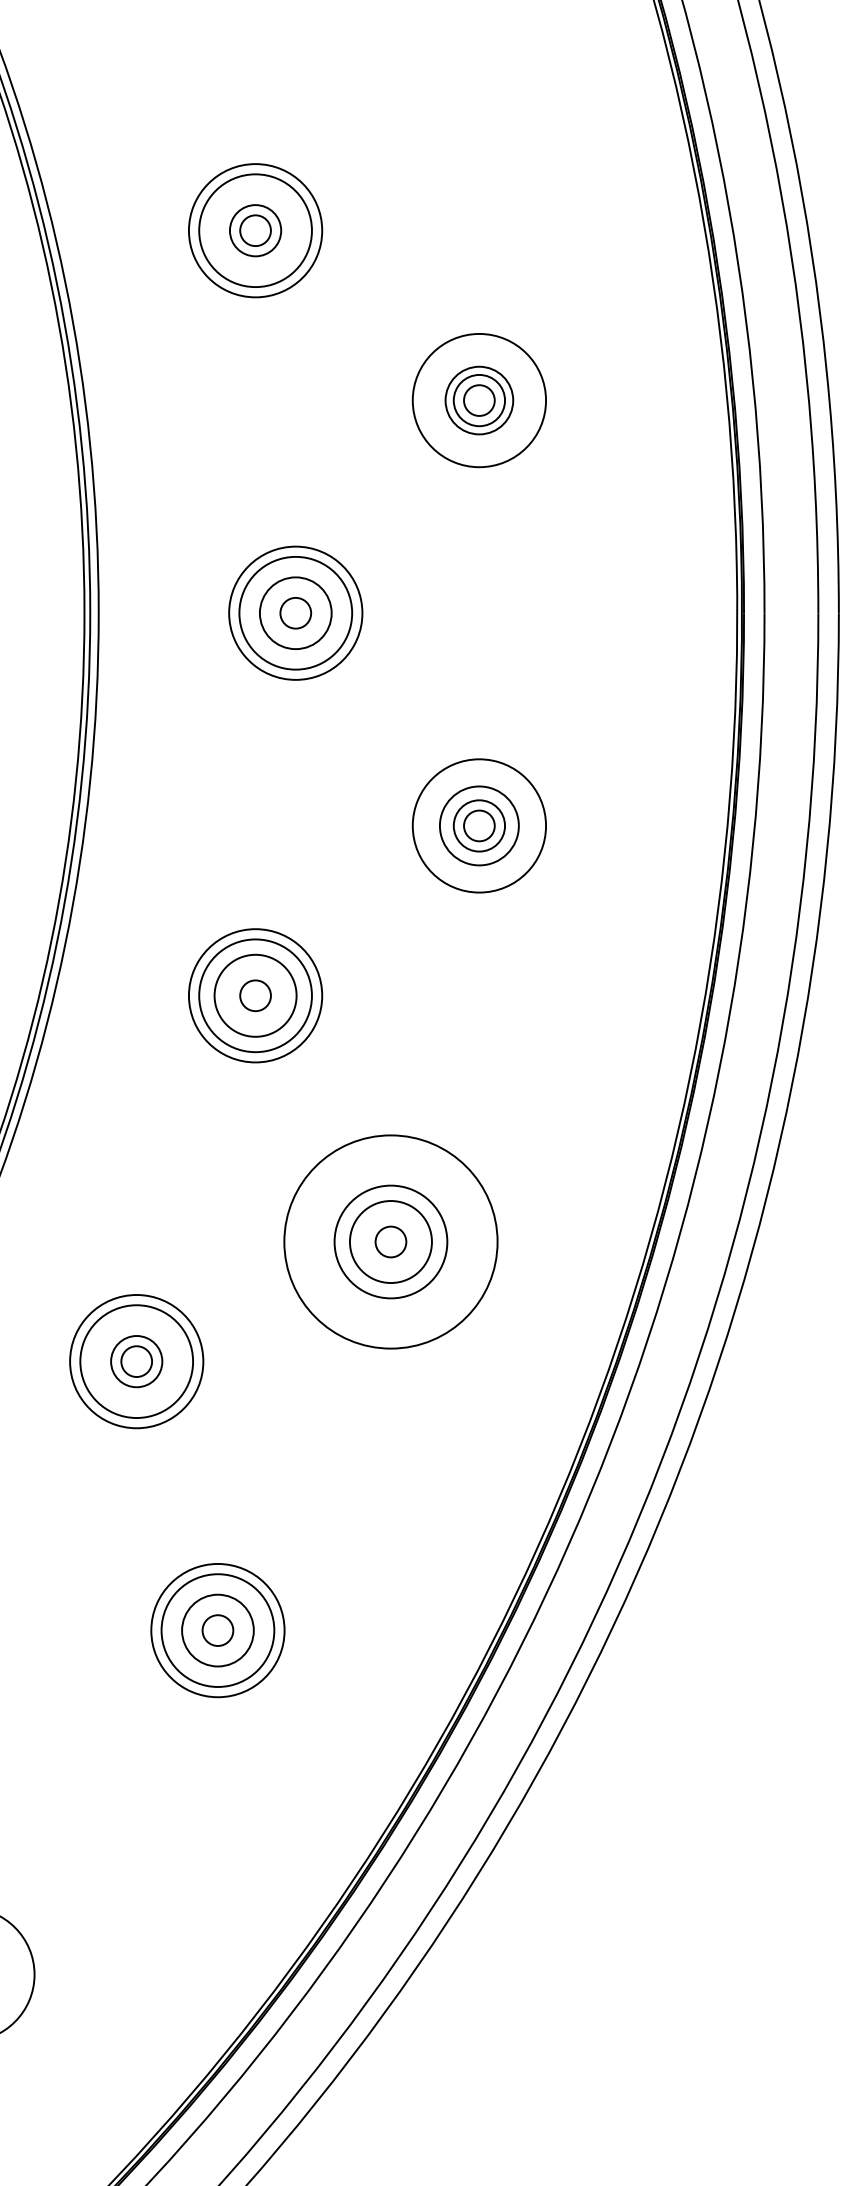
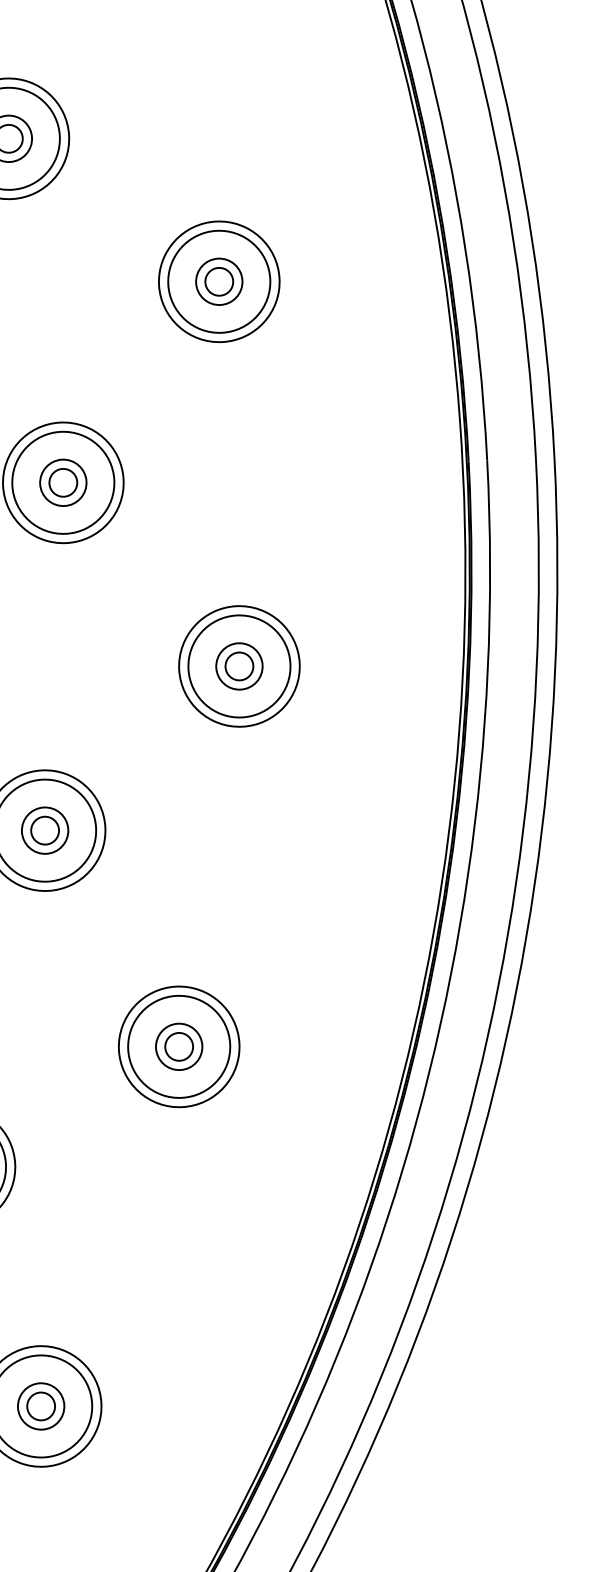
circle: (479, 400) -> (219, 281), size x1.67
circle: (295, 612) -> (63, 482), size x0.71
circle: (479, 825) -> (239, 666), size x1.43
circle: (255, 995) -> (45, 830), size x0.62
circle: (390, 1241) -> (178, 1046), size x0.62
circle: (390, 1241) -> (178, 1046), size x0.62
circle: (217, 1630) -> (40, 1406), size x0.71

